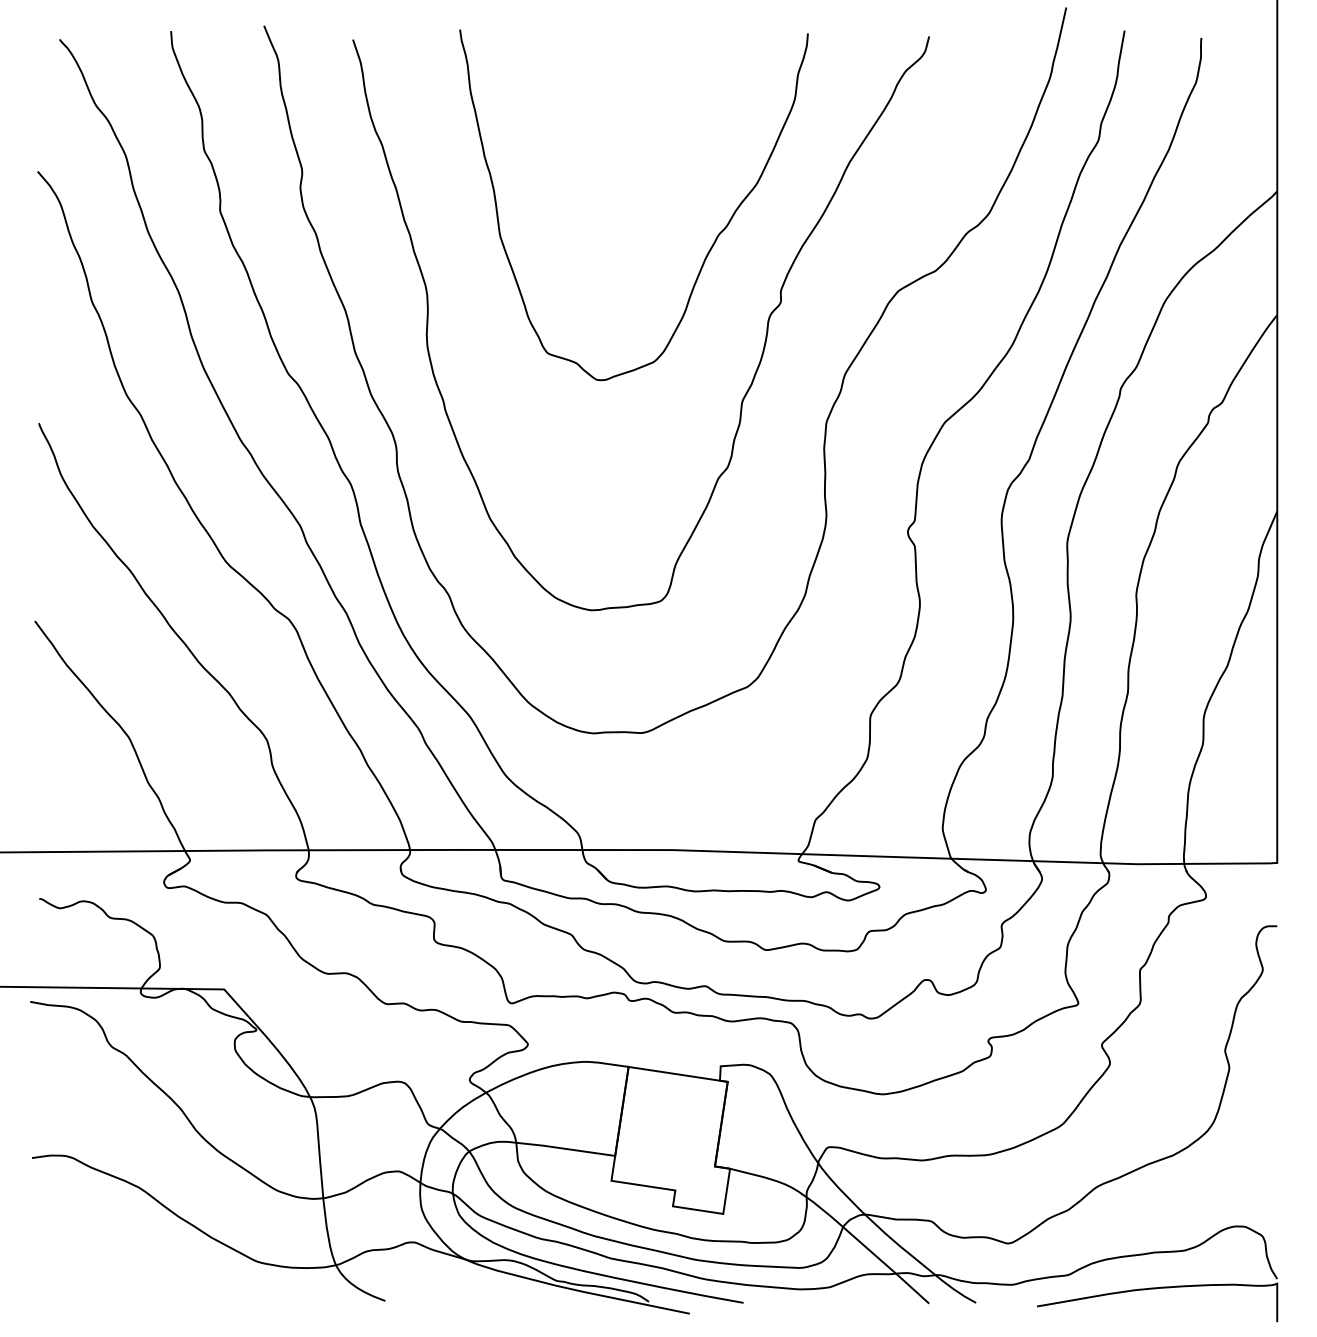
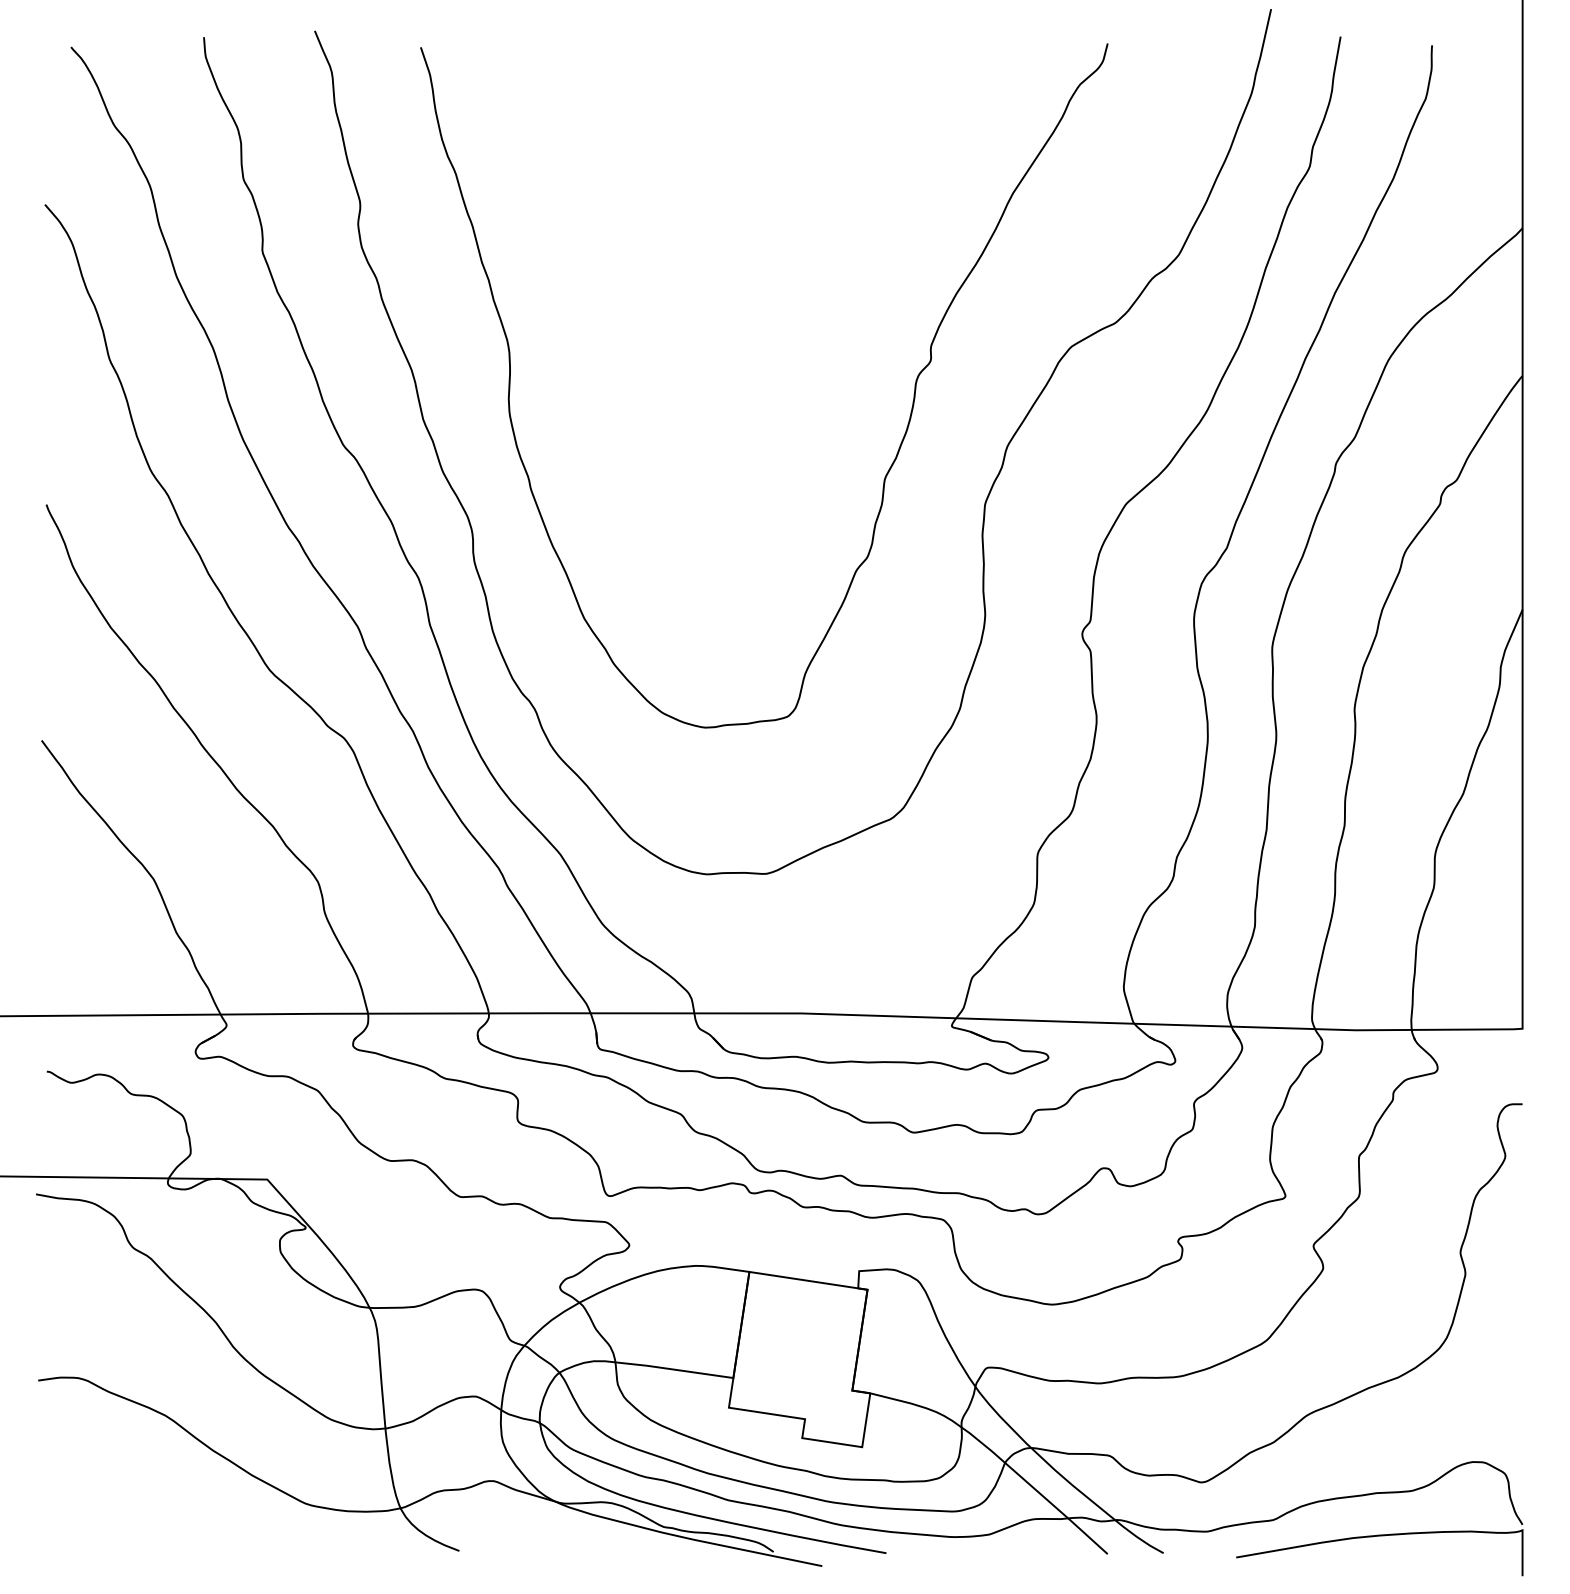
curve: (710, 246) -> (847, 294), removed

